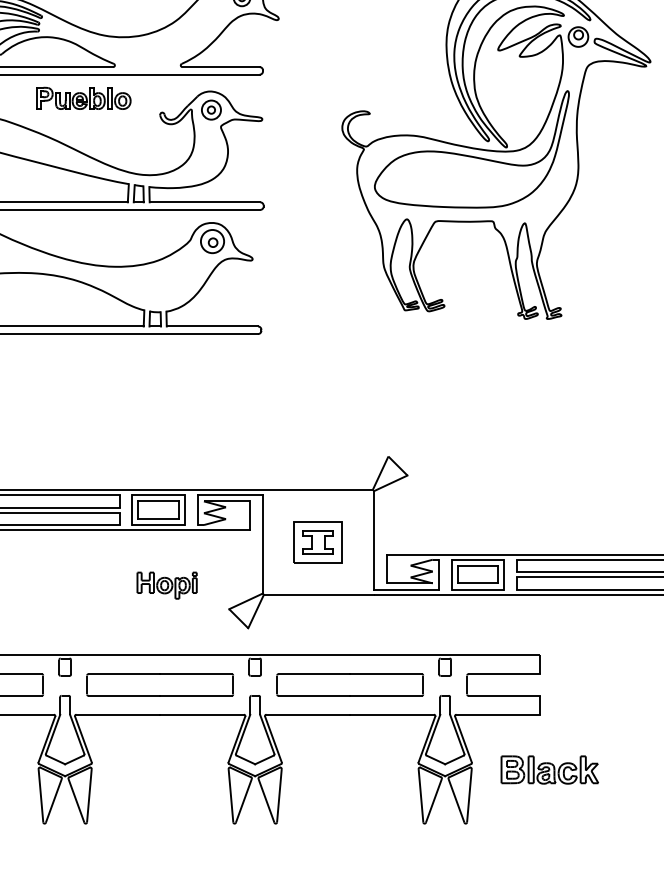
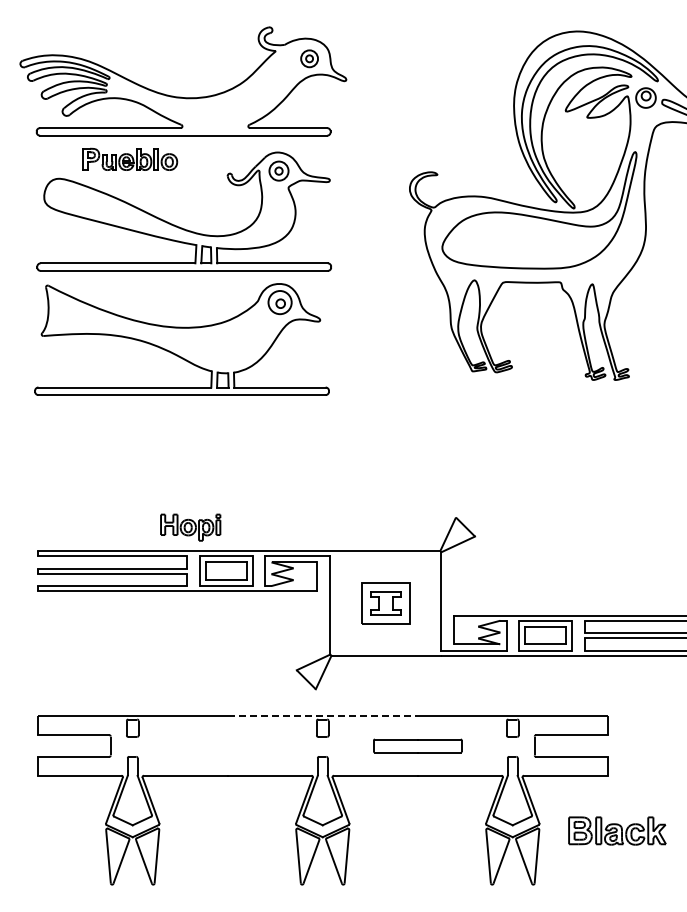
part: (83, 97) -> (130, 158), moved
part: (166, 585) -> (190, 527), moved
line: (255, 655) -> (323, 716), solid -> dashed
part: (159, 684) -> (227, 745), removed
part: (349, 684) -> (417, 745), size x0.6

